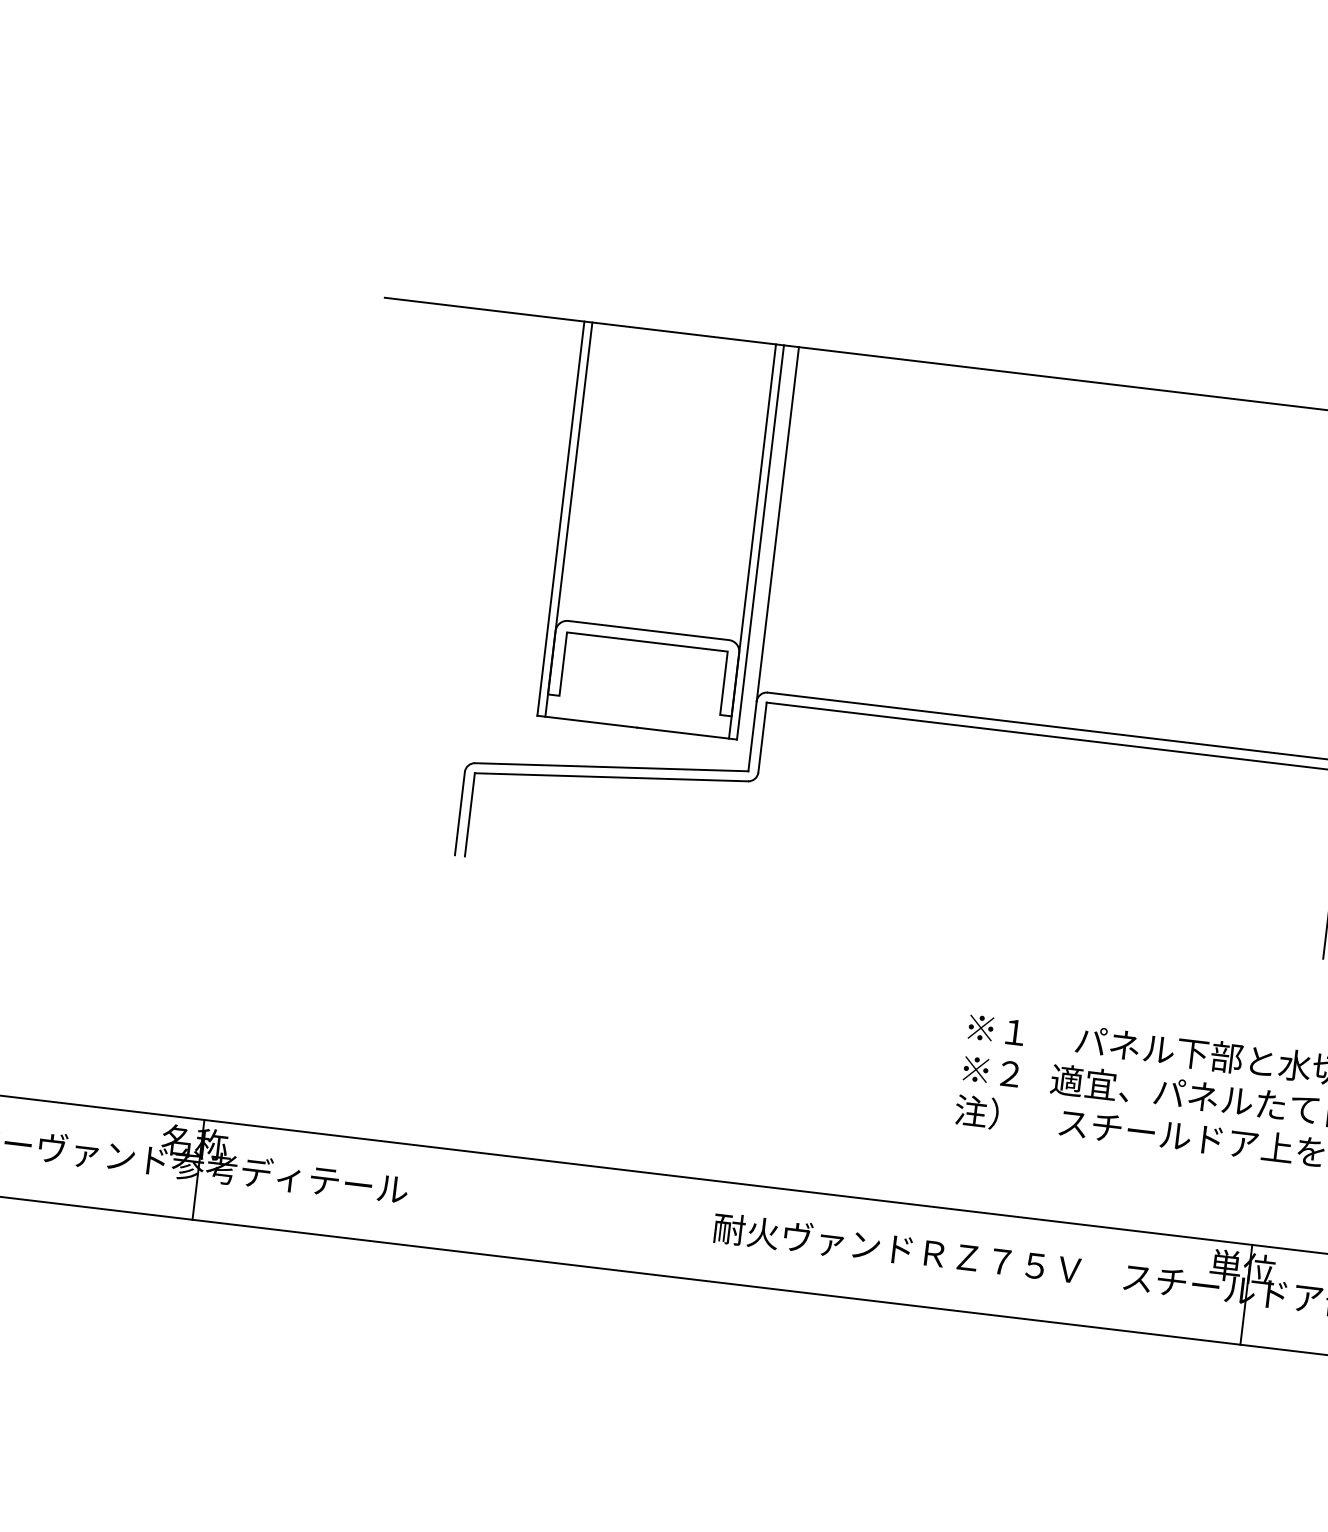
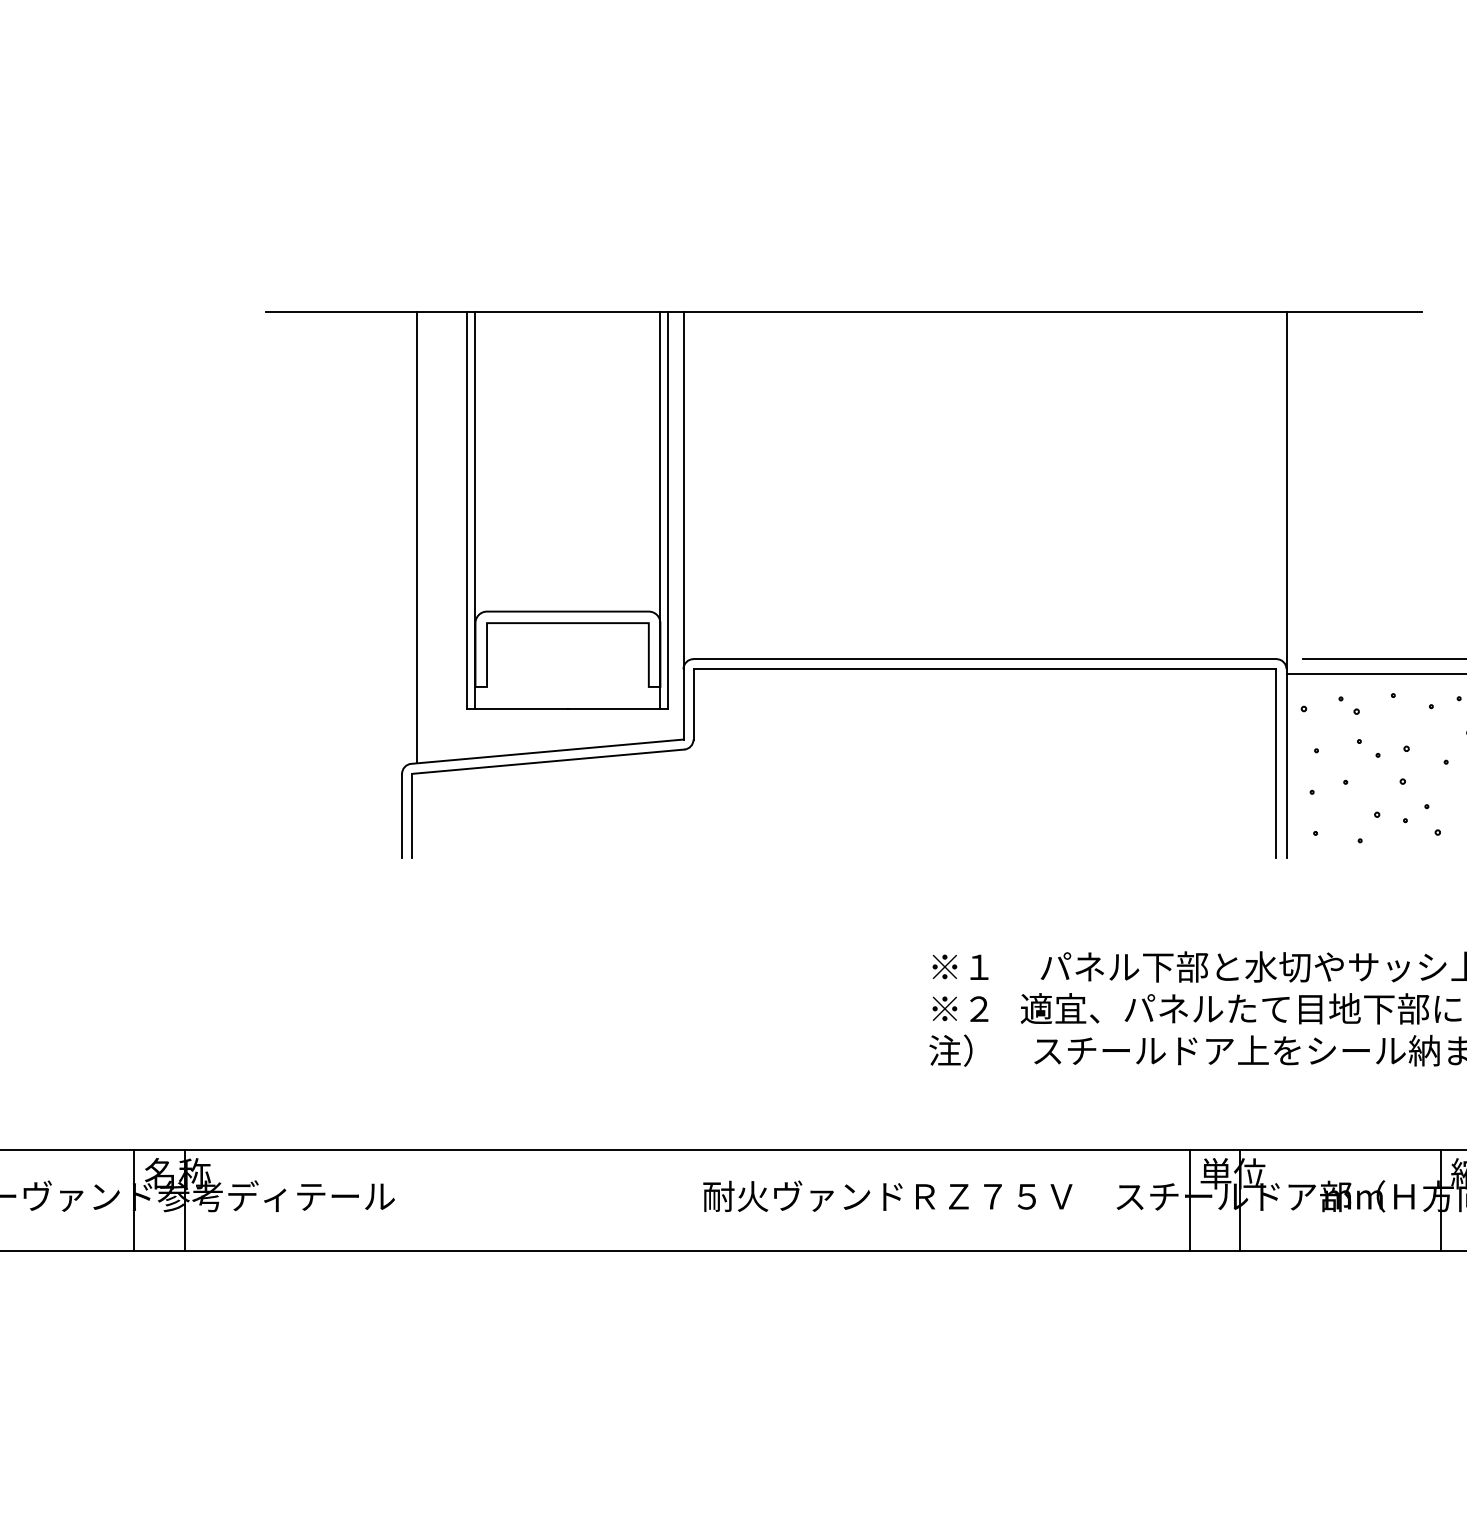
line: (508, 539) -> (417, 537), added
line: (148, 1163) -> (134, 1200), added
line: (1196, 1288) -> (1189, 1200), added

